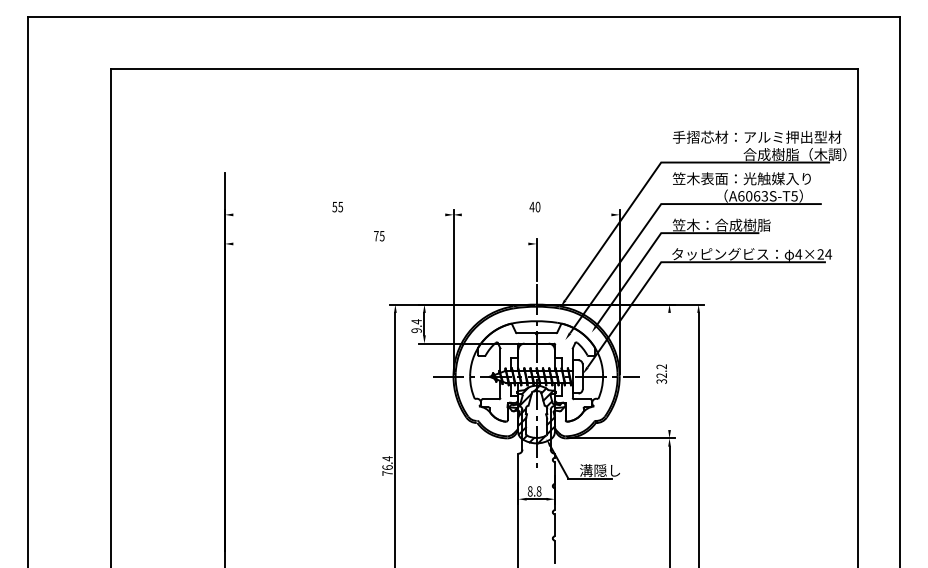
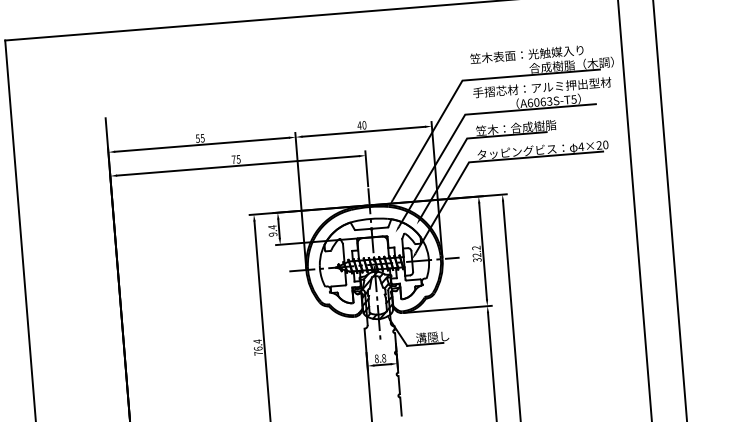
text: (756, 136) -> (538, 53), 手摺芯材：アルミ押出型材 -> 笠木表面：光触媒入り
text: (756, 178) -> (541, 87), 笠木表面：光触媒入り -> 手摺芯材：アルミ押出型材
line: (339, 214) -> (202, 144), added
line: (536, 214) -> (363, 131), added
line: (380, 243) -> (237, 165), added
text: (828, 254) -> (605, 144), 4×24 -> 4×20
line: (669, 371) -> (483, 251), added

